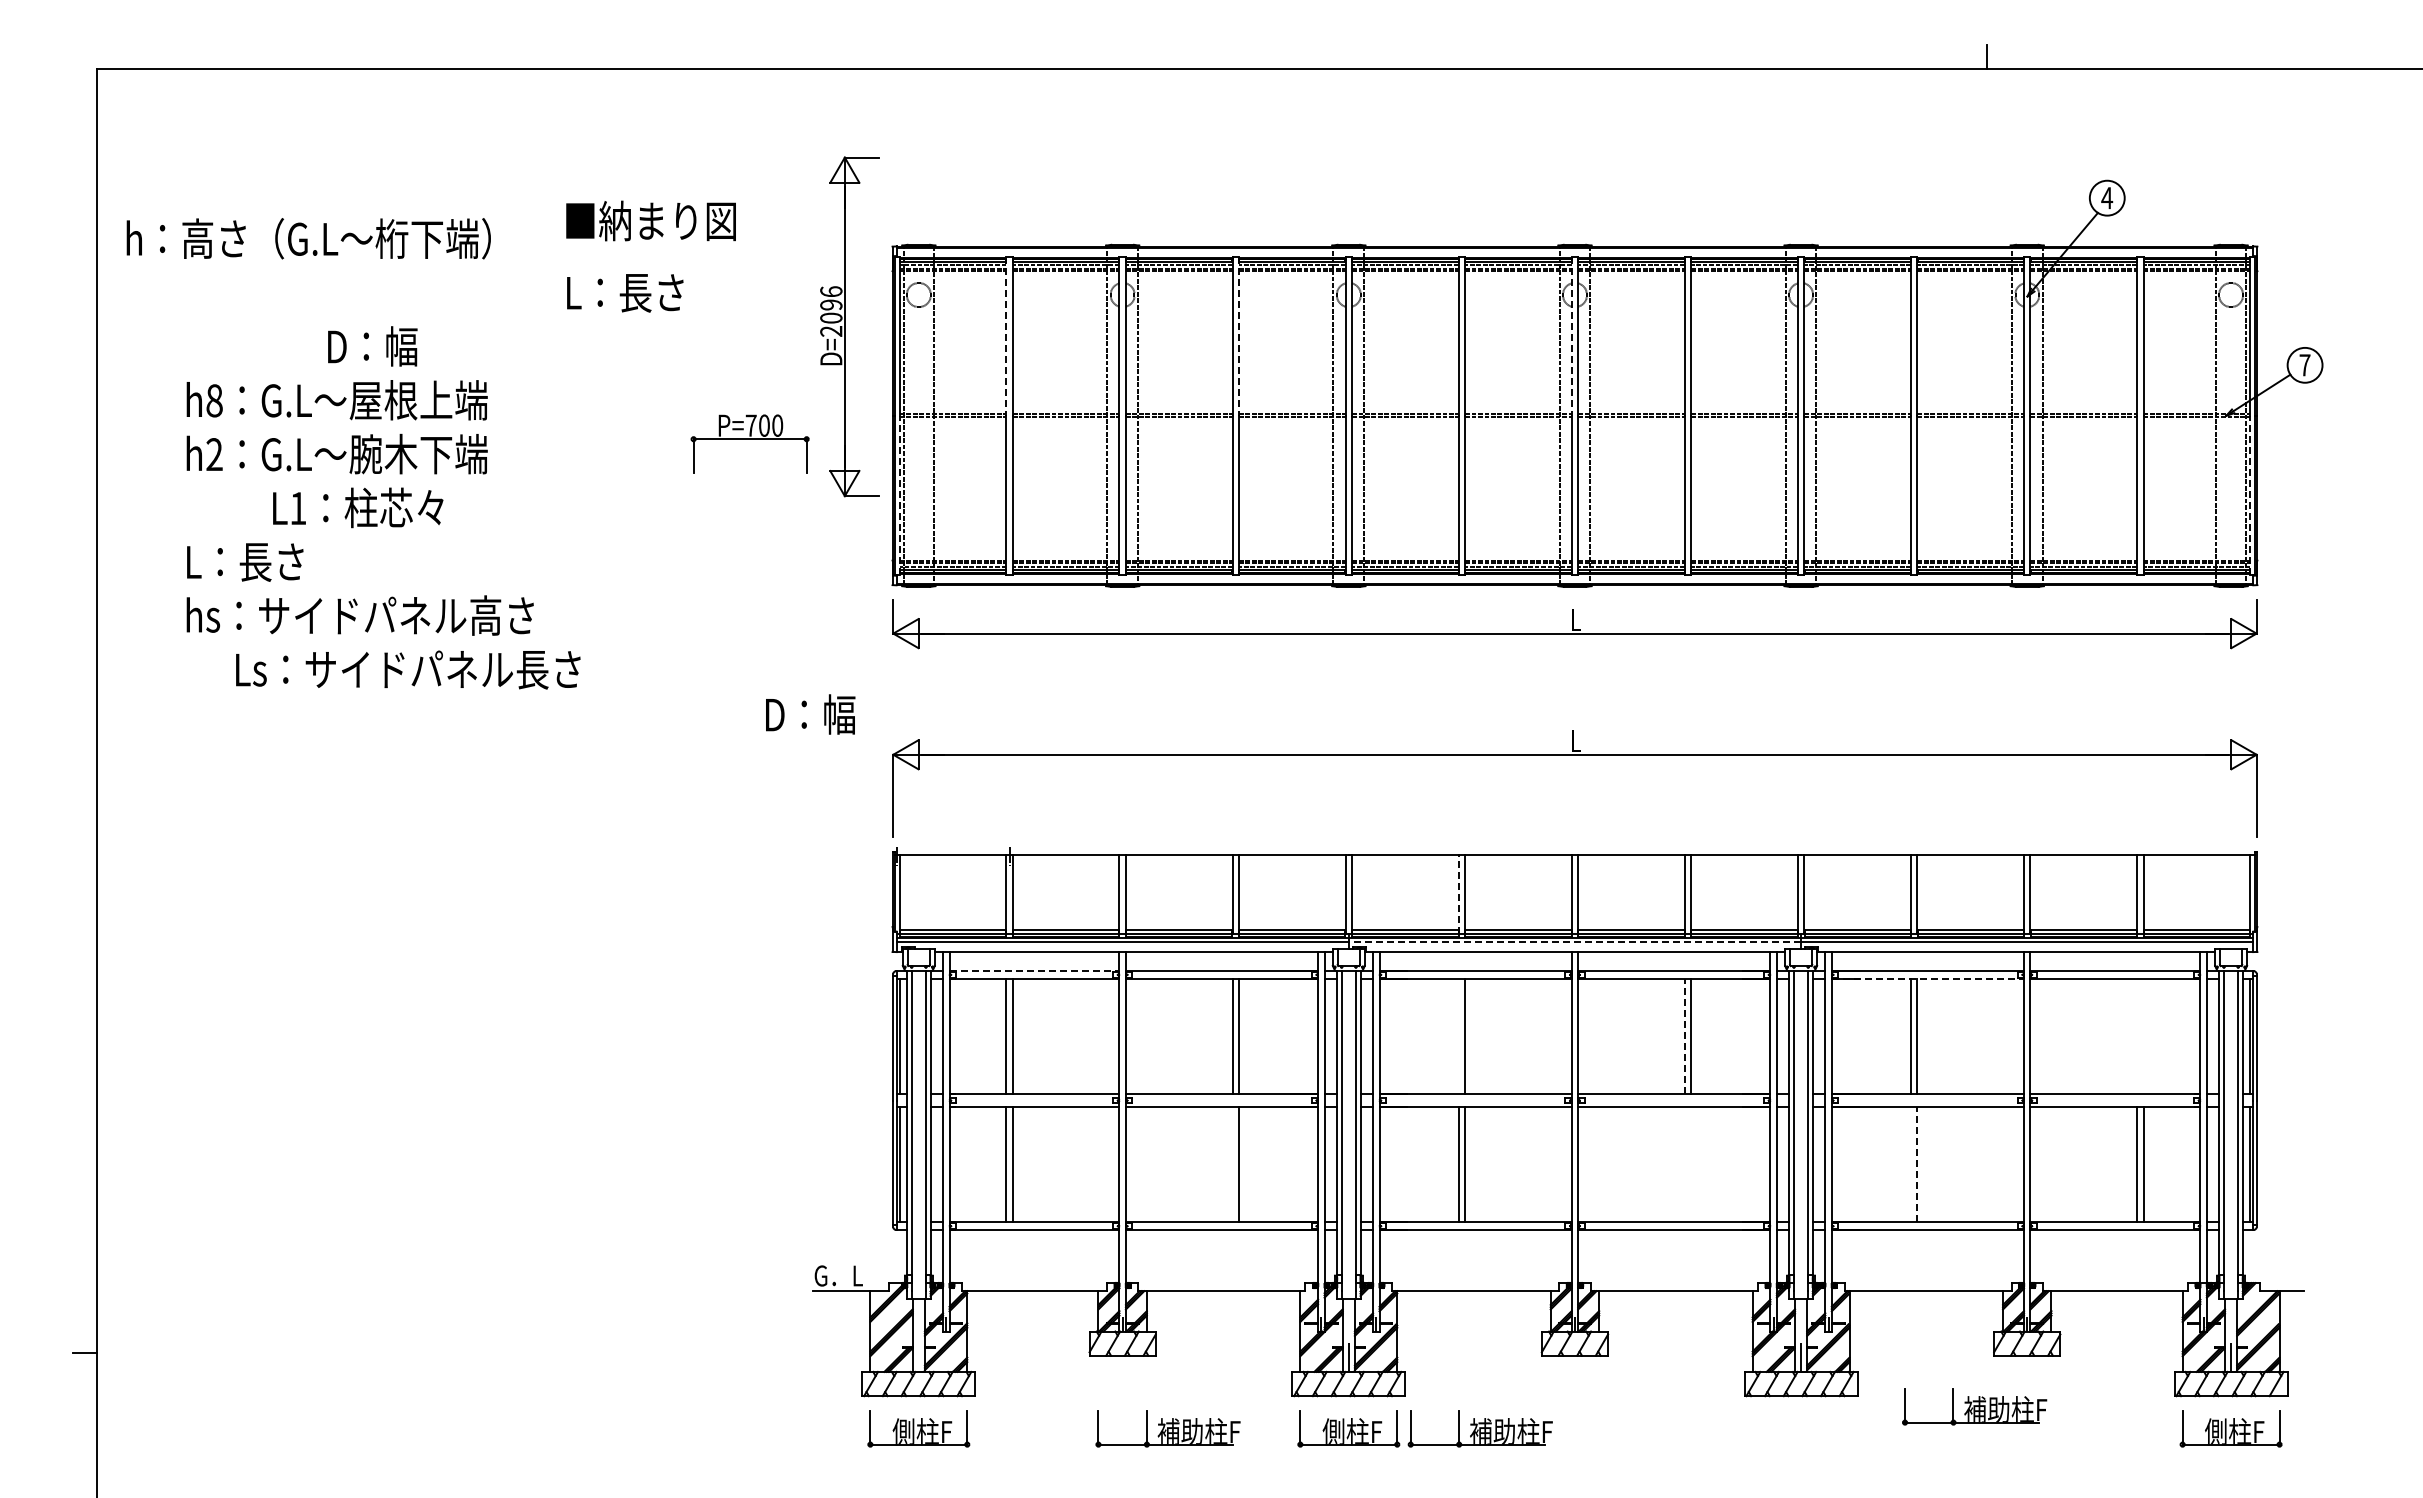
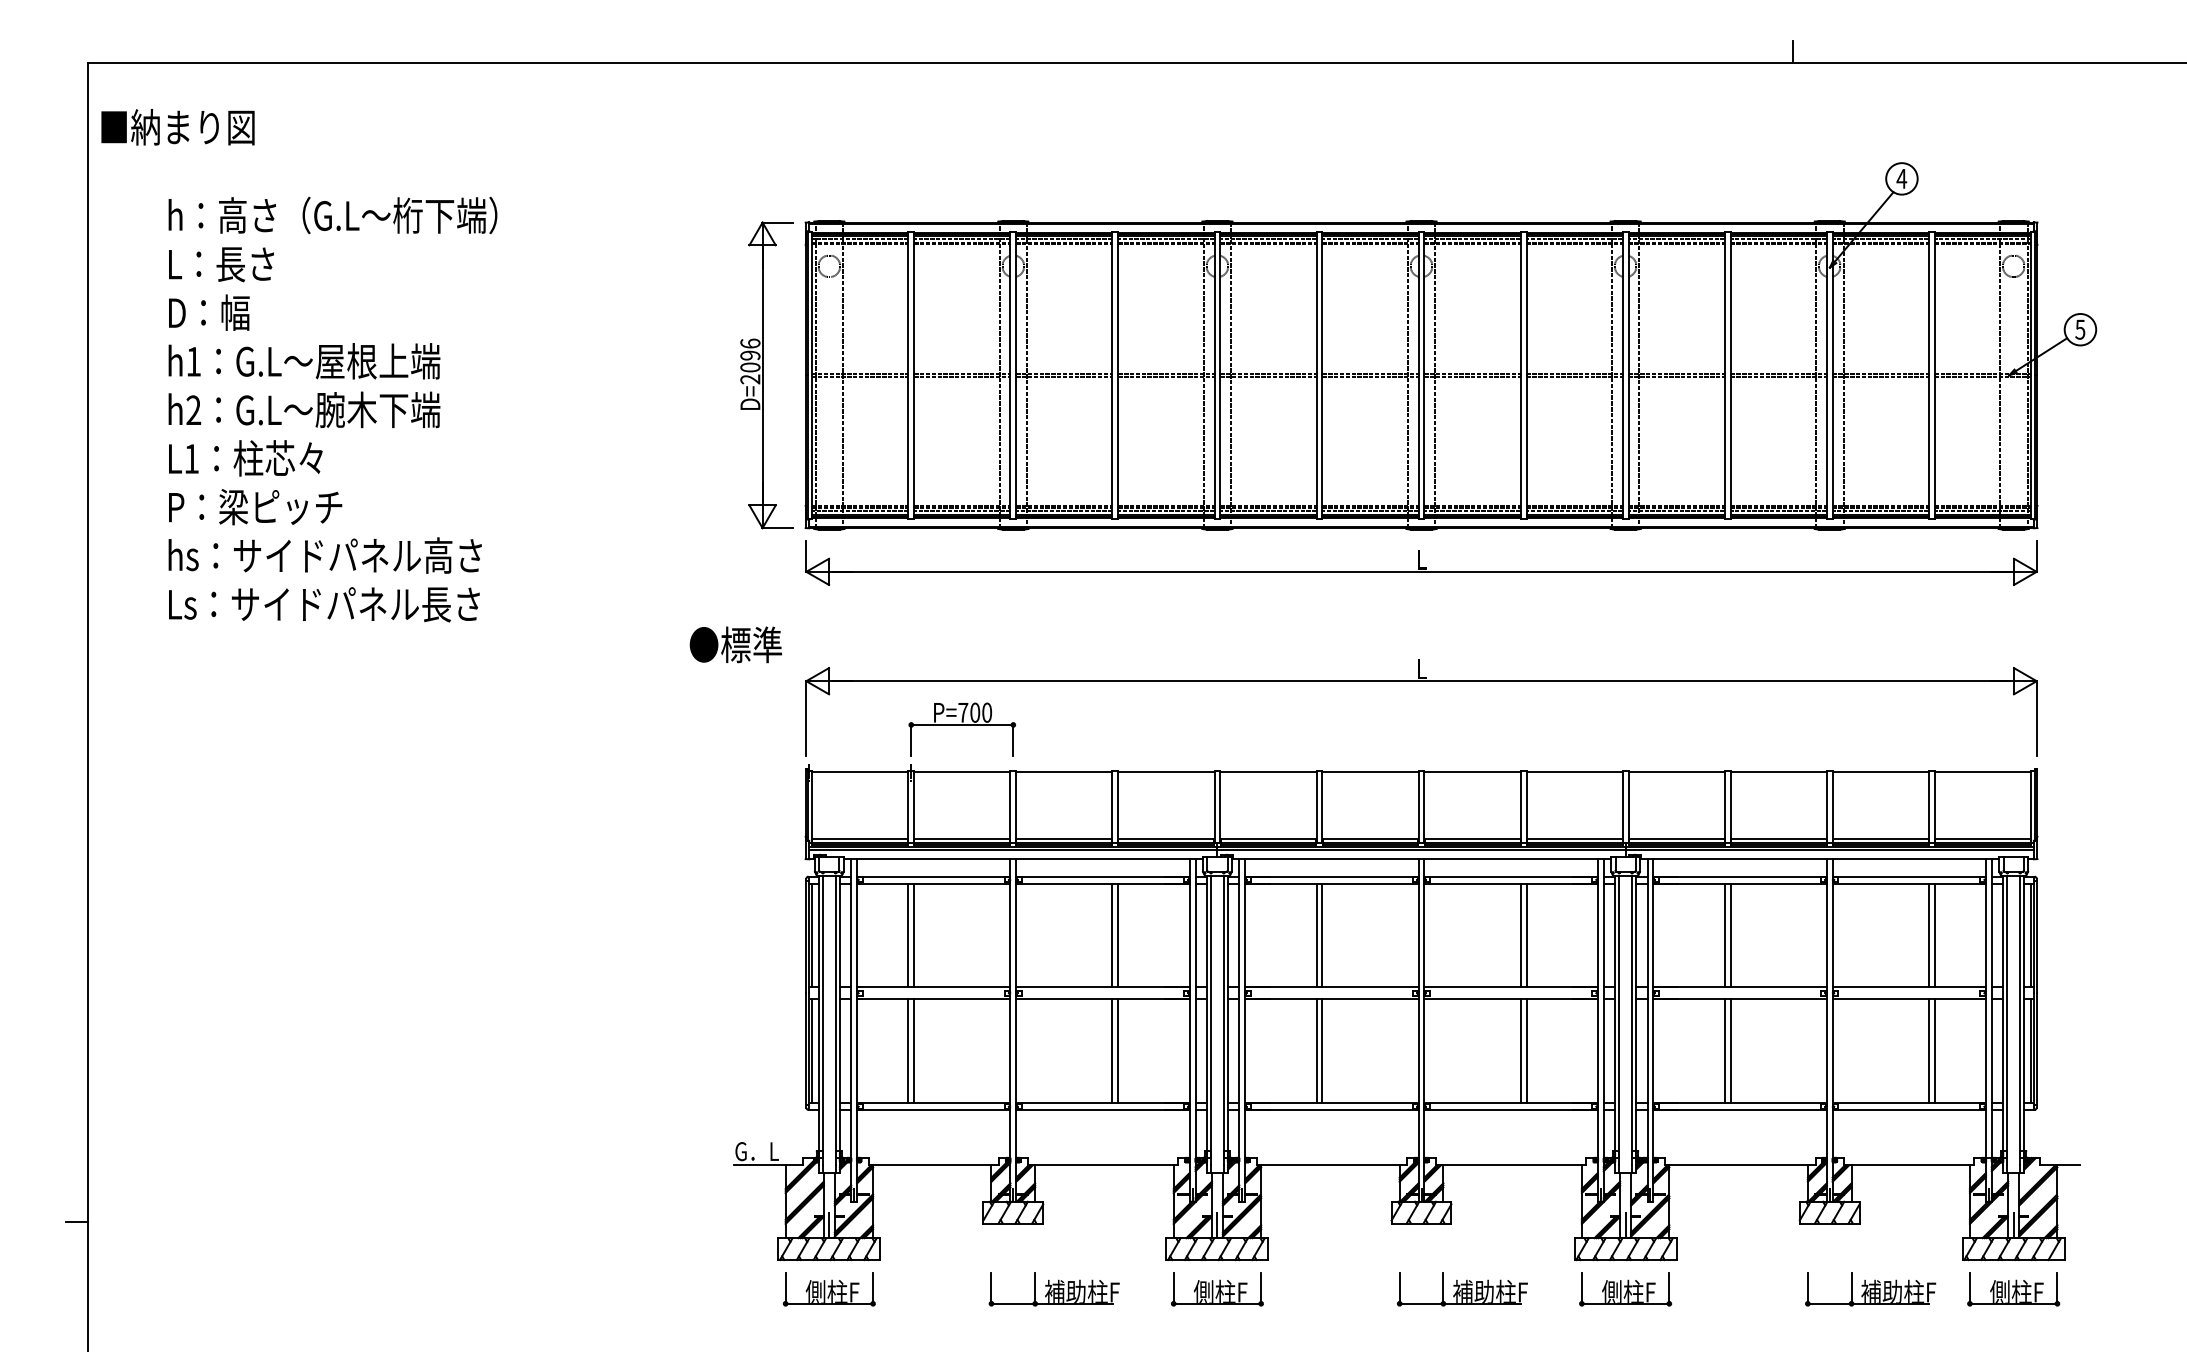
text: (650, 220) -> (177, 126), moved
text: (308, 238) -> (332, 215), moved
text: (625, 293) -> (221, 264), moved
part: (849, 326) -> (766, 375), moved
line: (1006, 336) -> (908, 303), dashed -> solid
line: (1238, 336) -> (1117, 303), dashed -> solid
line: (1571, 336) -> (1418, 303), dashed -> solid
text: (372, 346) -> (209, 312), moved
text: (2304, 365) -> (2079, 329), 7 -> 5
text: (214, 400) -> (193, 361), h8 -> h1
part: (749, 443) -> (961, 728), moved
line: (899, 495) -> (811, 447), dashed -> solid
line: (2250, 495) -> (2031, 447), dashed -> solid
text: (358, 507) -> (246, 458), moved
text: (284, 561) -> (256, 506), L：長さ -> P：梁ピッチ
text: (408, 669) -> (324, 604), moved
text: (815, 714) -> (736, 644), D：幅 -> ●標準
line: (1458, 894) -> (1316, 807), dashed -> solid
line: (1574, 942) -> (1421, 850), dashed -> solid
line: (1034, 971) -> (933, 876), dashed -> solid
line: (1928, 979) -> (1740, 884), dashed -> solid
line: (1458, 1036) -> (1316, 935), added
line: (1684, 1036) -> (1520, 935), dashed -> solid
line: (2137, 1036) -> (1929, 935), added
line: (2143, 1036) -> (1934, 935), added
line: (1917, 1163) -> (1730, 1050), dashed -> solid
line: (1232, 1164) -> (1112, 1050), added
line: (1684, 1164) -> (1520, 1050), added
line: (1691, 1164) -> (1526, 1050), added
line: (1910, 1164) -> (1724, 1050), added
line: (918, 1358) -> (829, 1226), added
part: (1974, 1406) -> (1870, 1289), moved
part: (1479, 1428) -> (1461, 1289), moved
part: (1800, 1428) -> (1625, 1289), added

